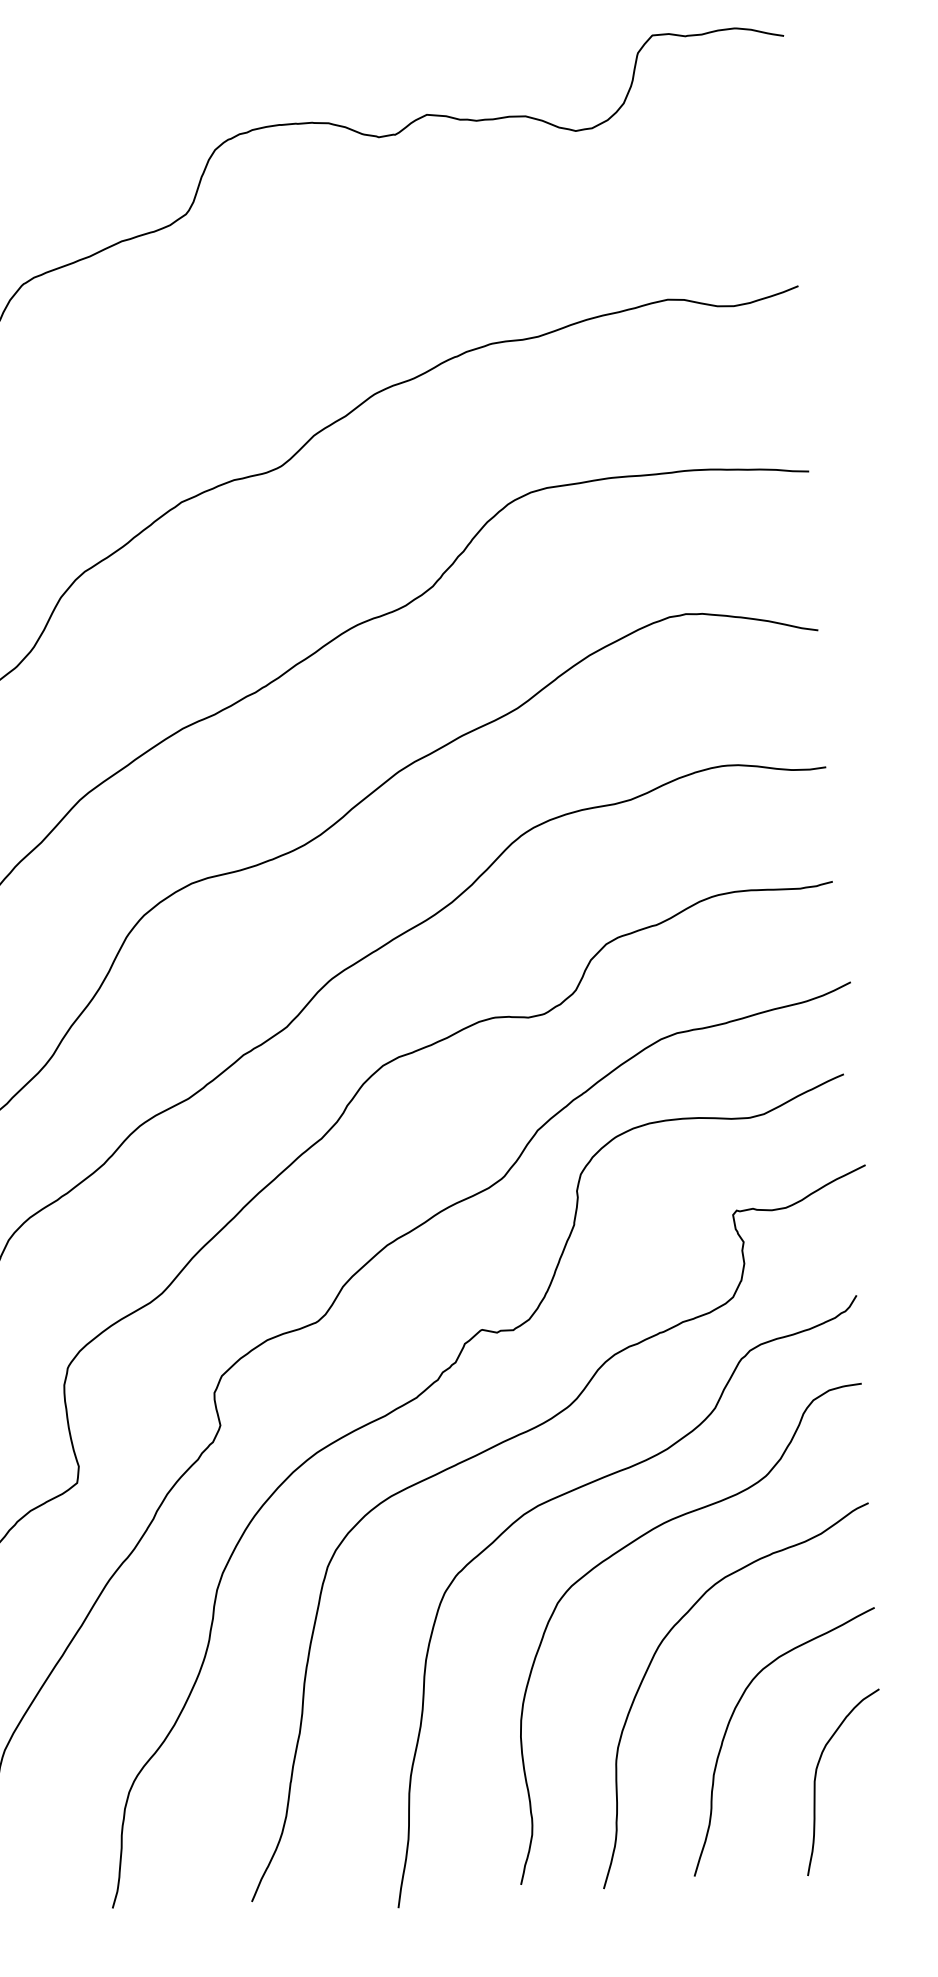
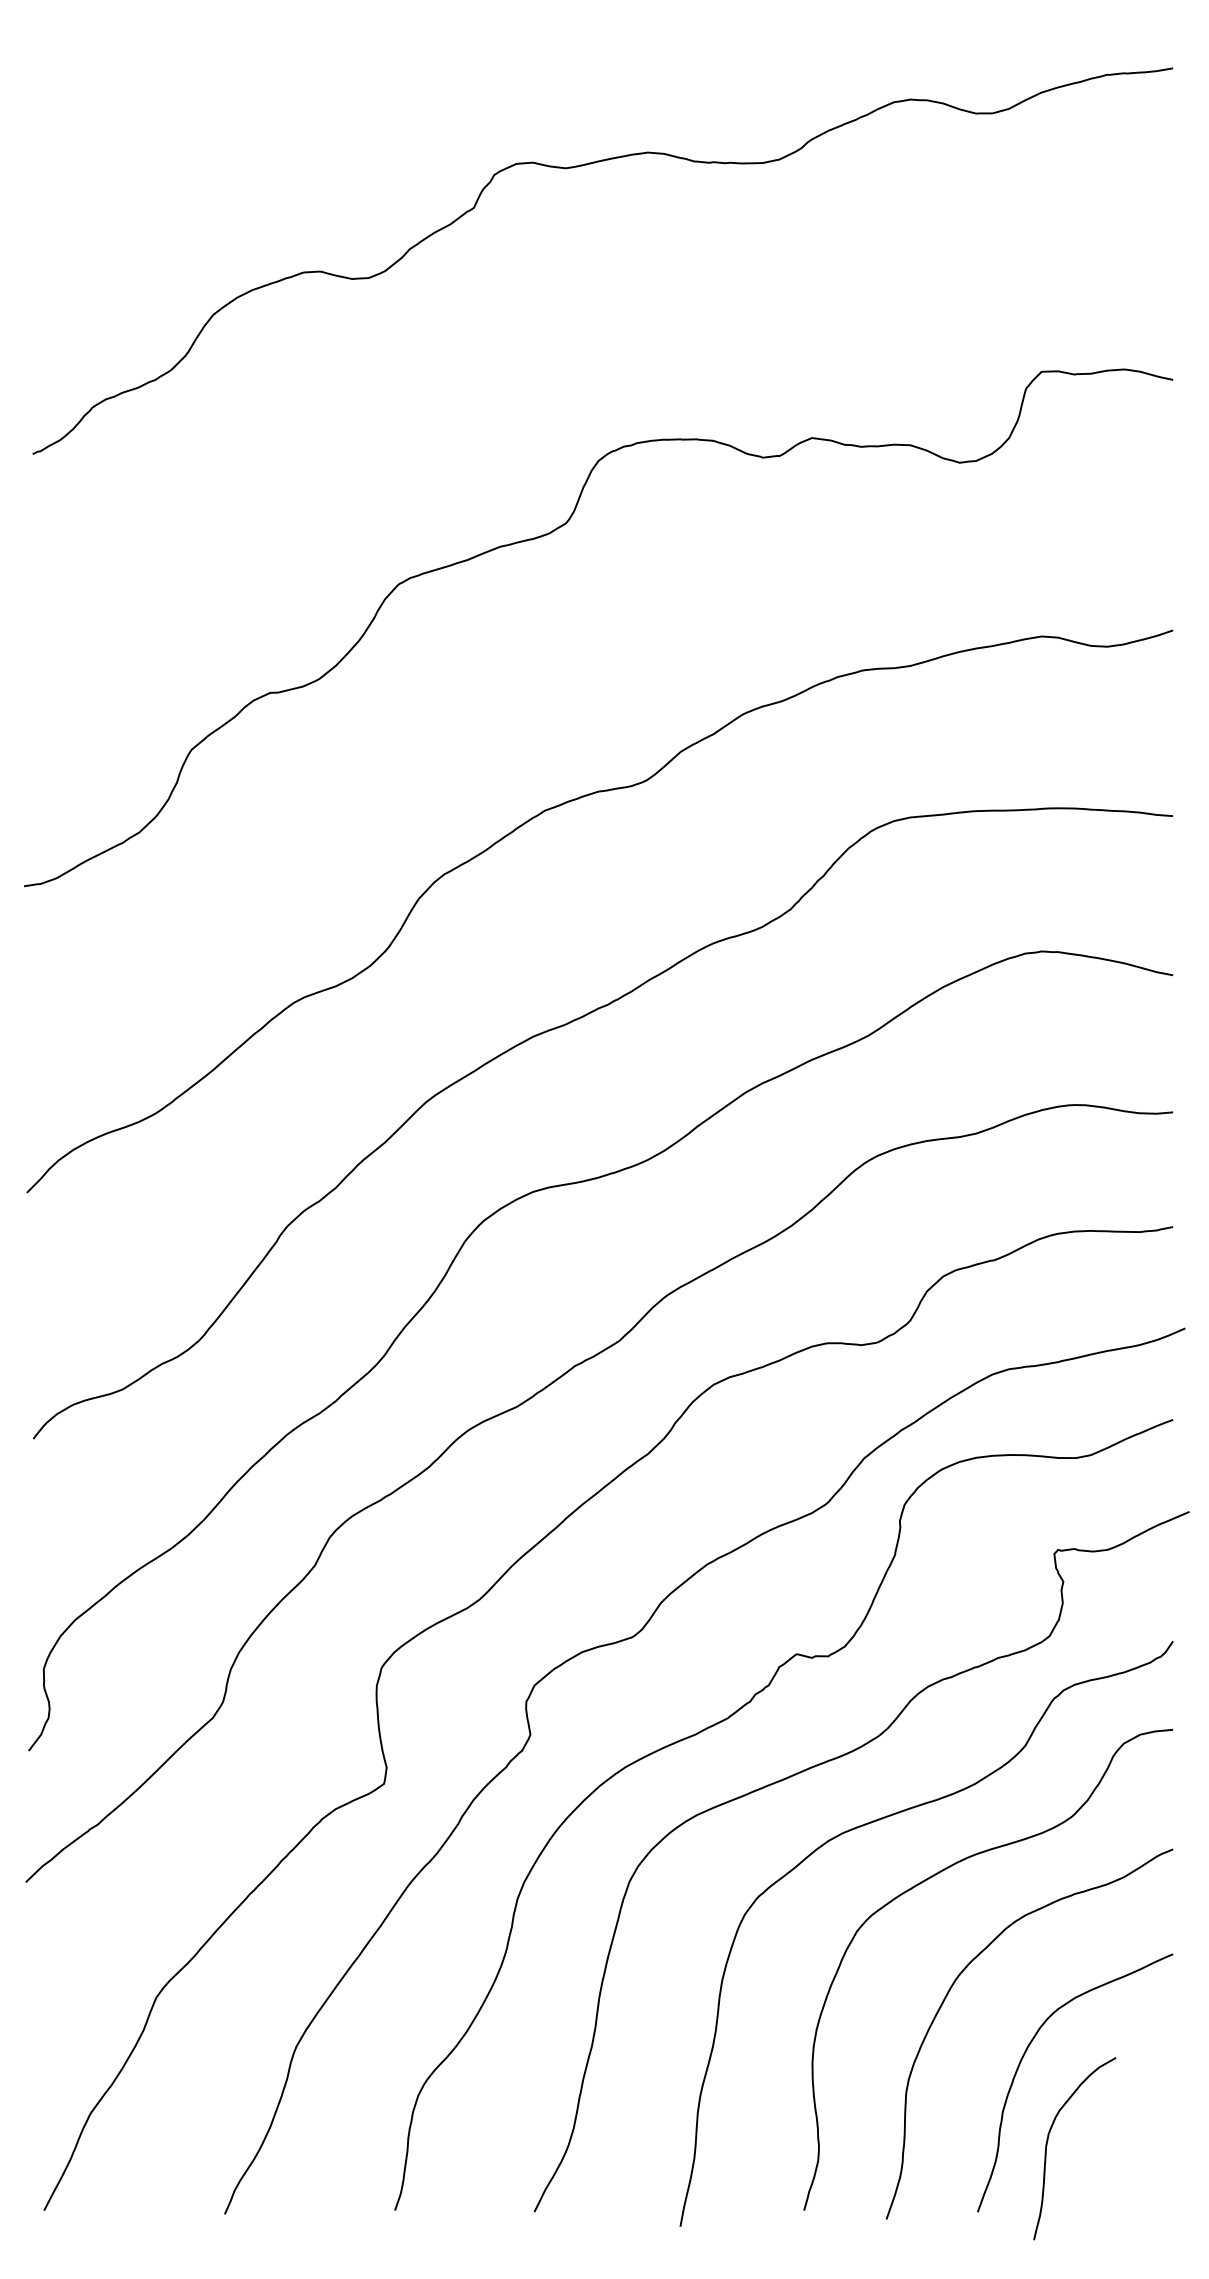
curve: (816, 1776) -> (1048, 2141), moved

